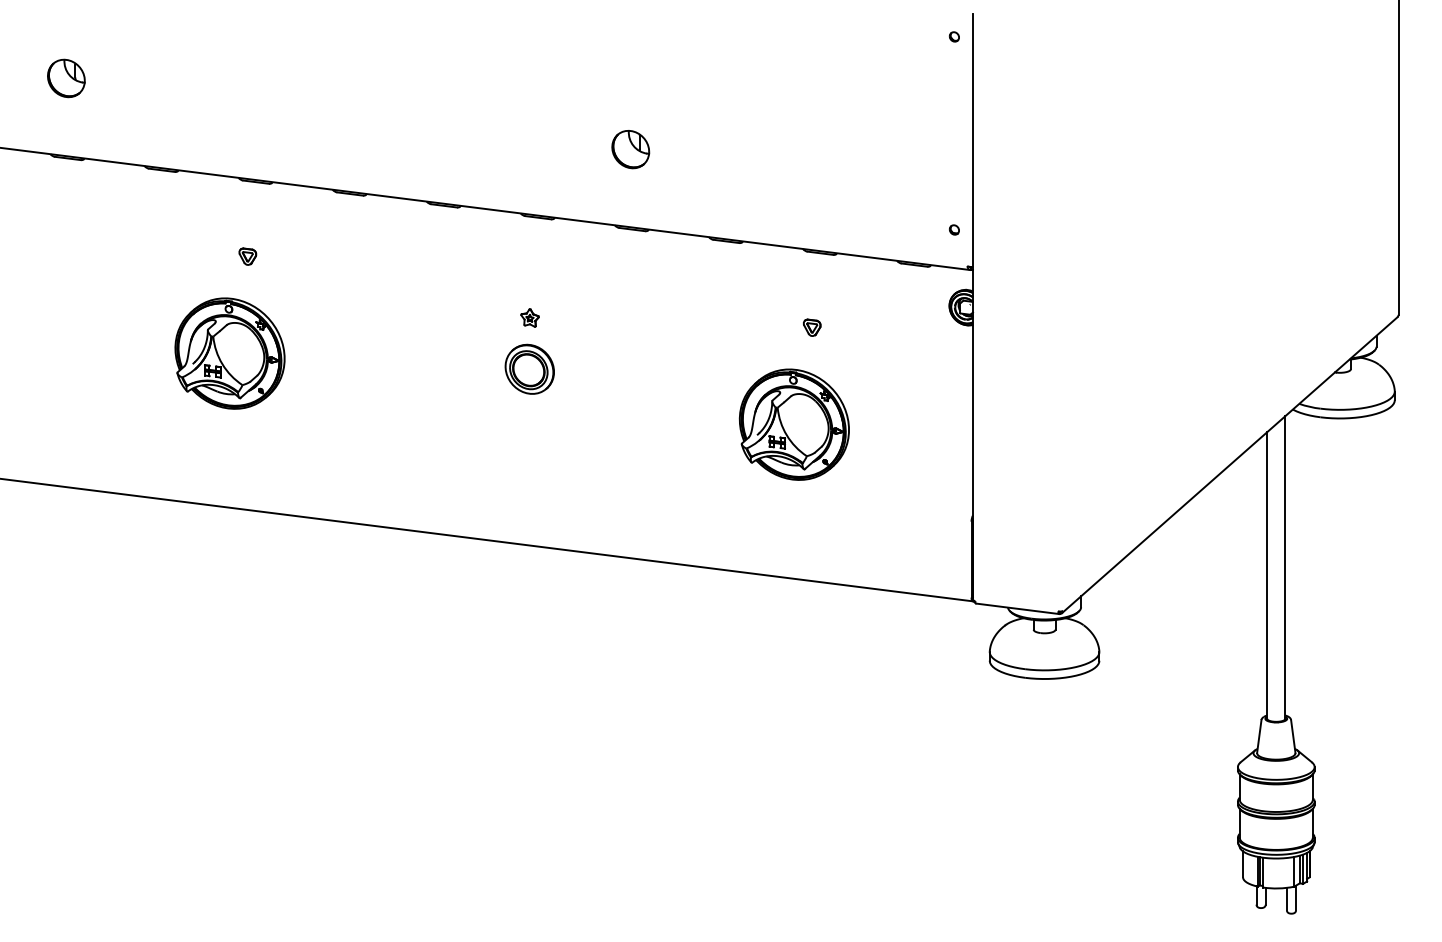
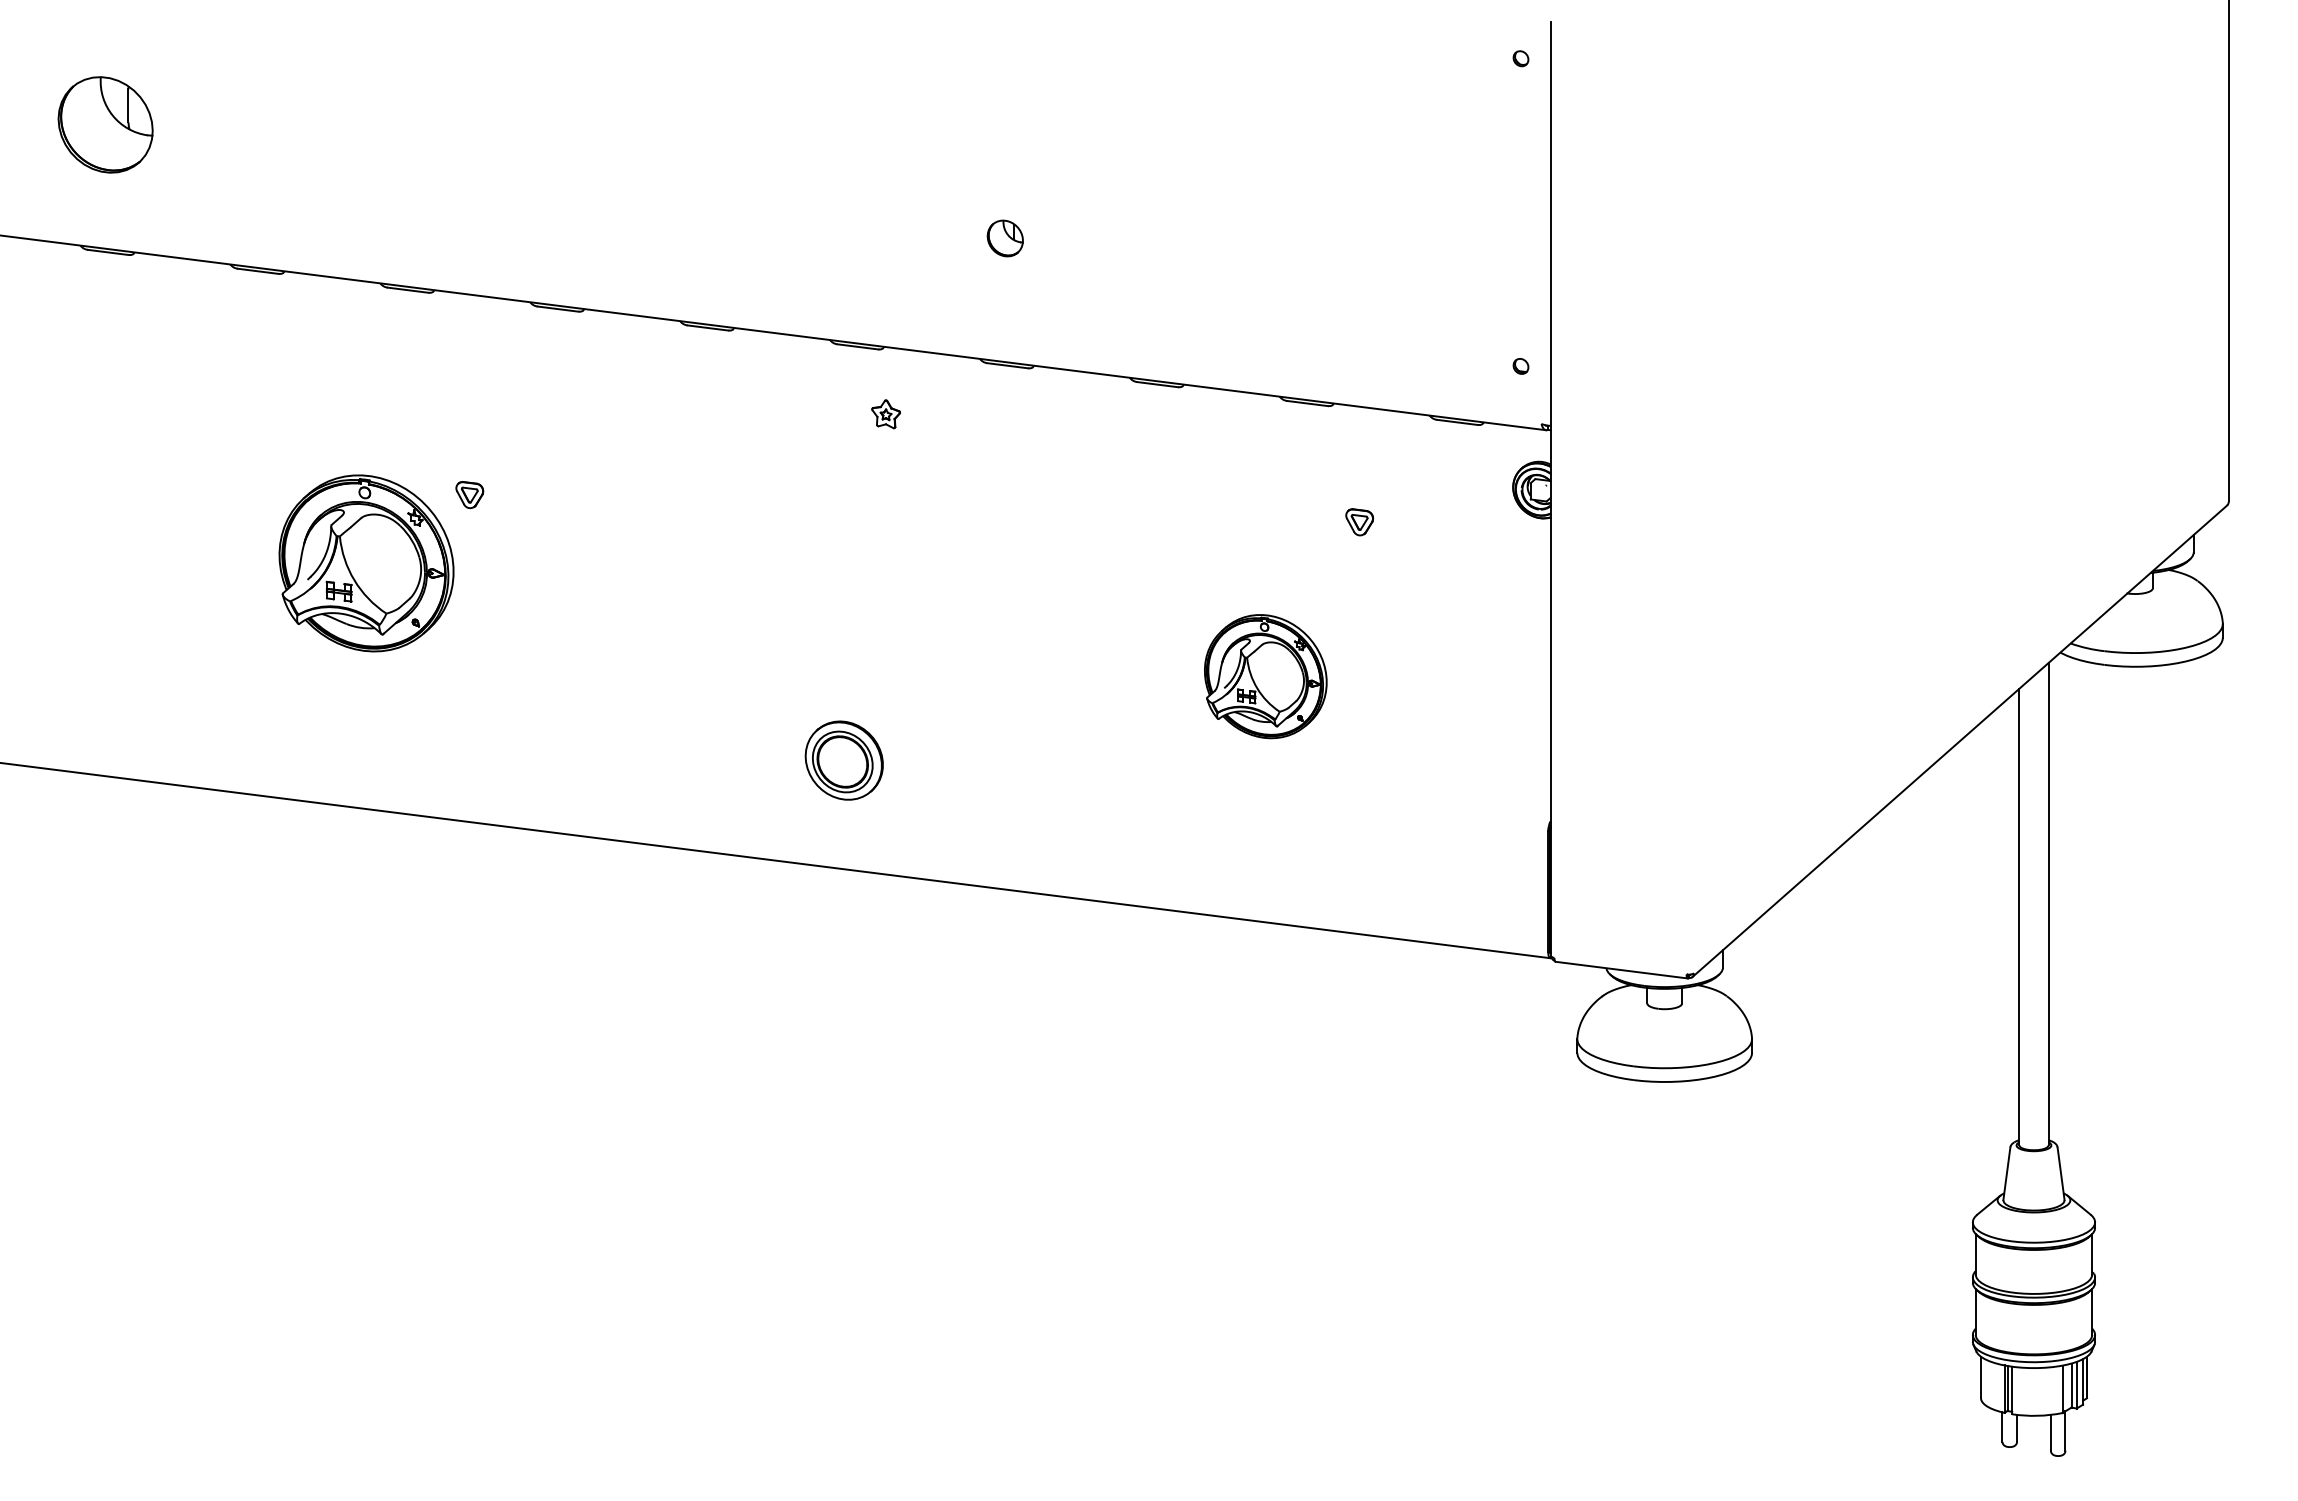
part: (66, 78) -> (105, 124), size x1.6
part: (630, 149) -> (1004, 238), size x0.6
part: (247, 256) -> (469, 494), moved
part: (529, 317) -> (885, 413), moved
part: (812, 327) -> (1360, 521), moved
part: (529, 368) -> (843, 759), moved
part: (793, 424) -> (1264, 676), size x0.7

